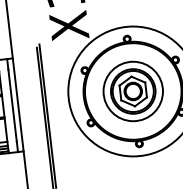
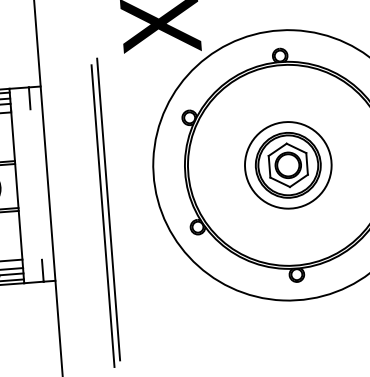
part: (132, 91) -> (286, 165), size x0.7
line: (12, 105) -> (36, 184), removed

